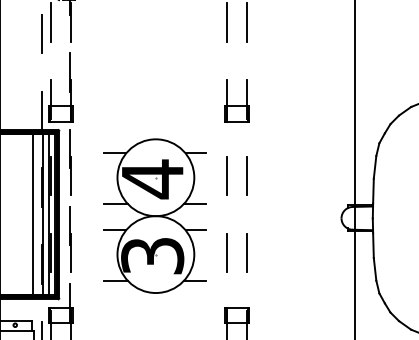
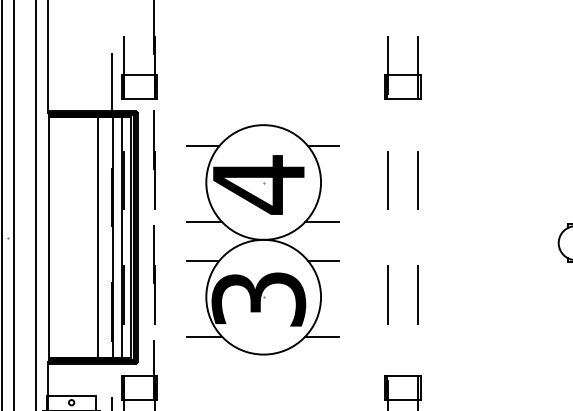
part: (154, 215) -> (261, 238), moved

